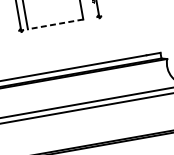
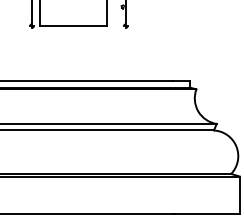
line: (54, 24) -> (72, 26), dashed -> solid

